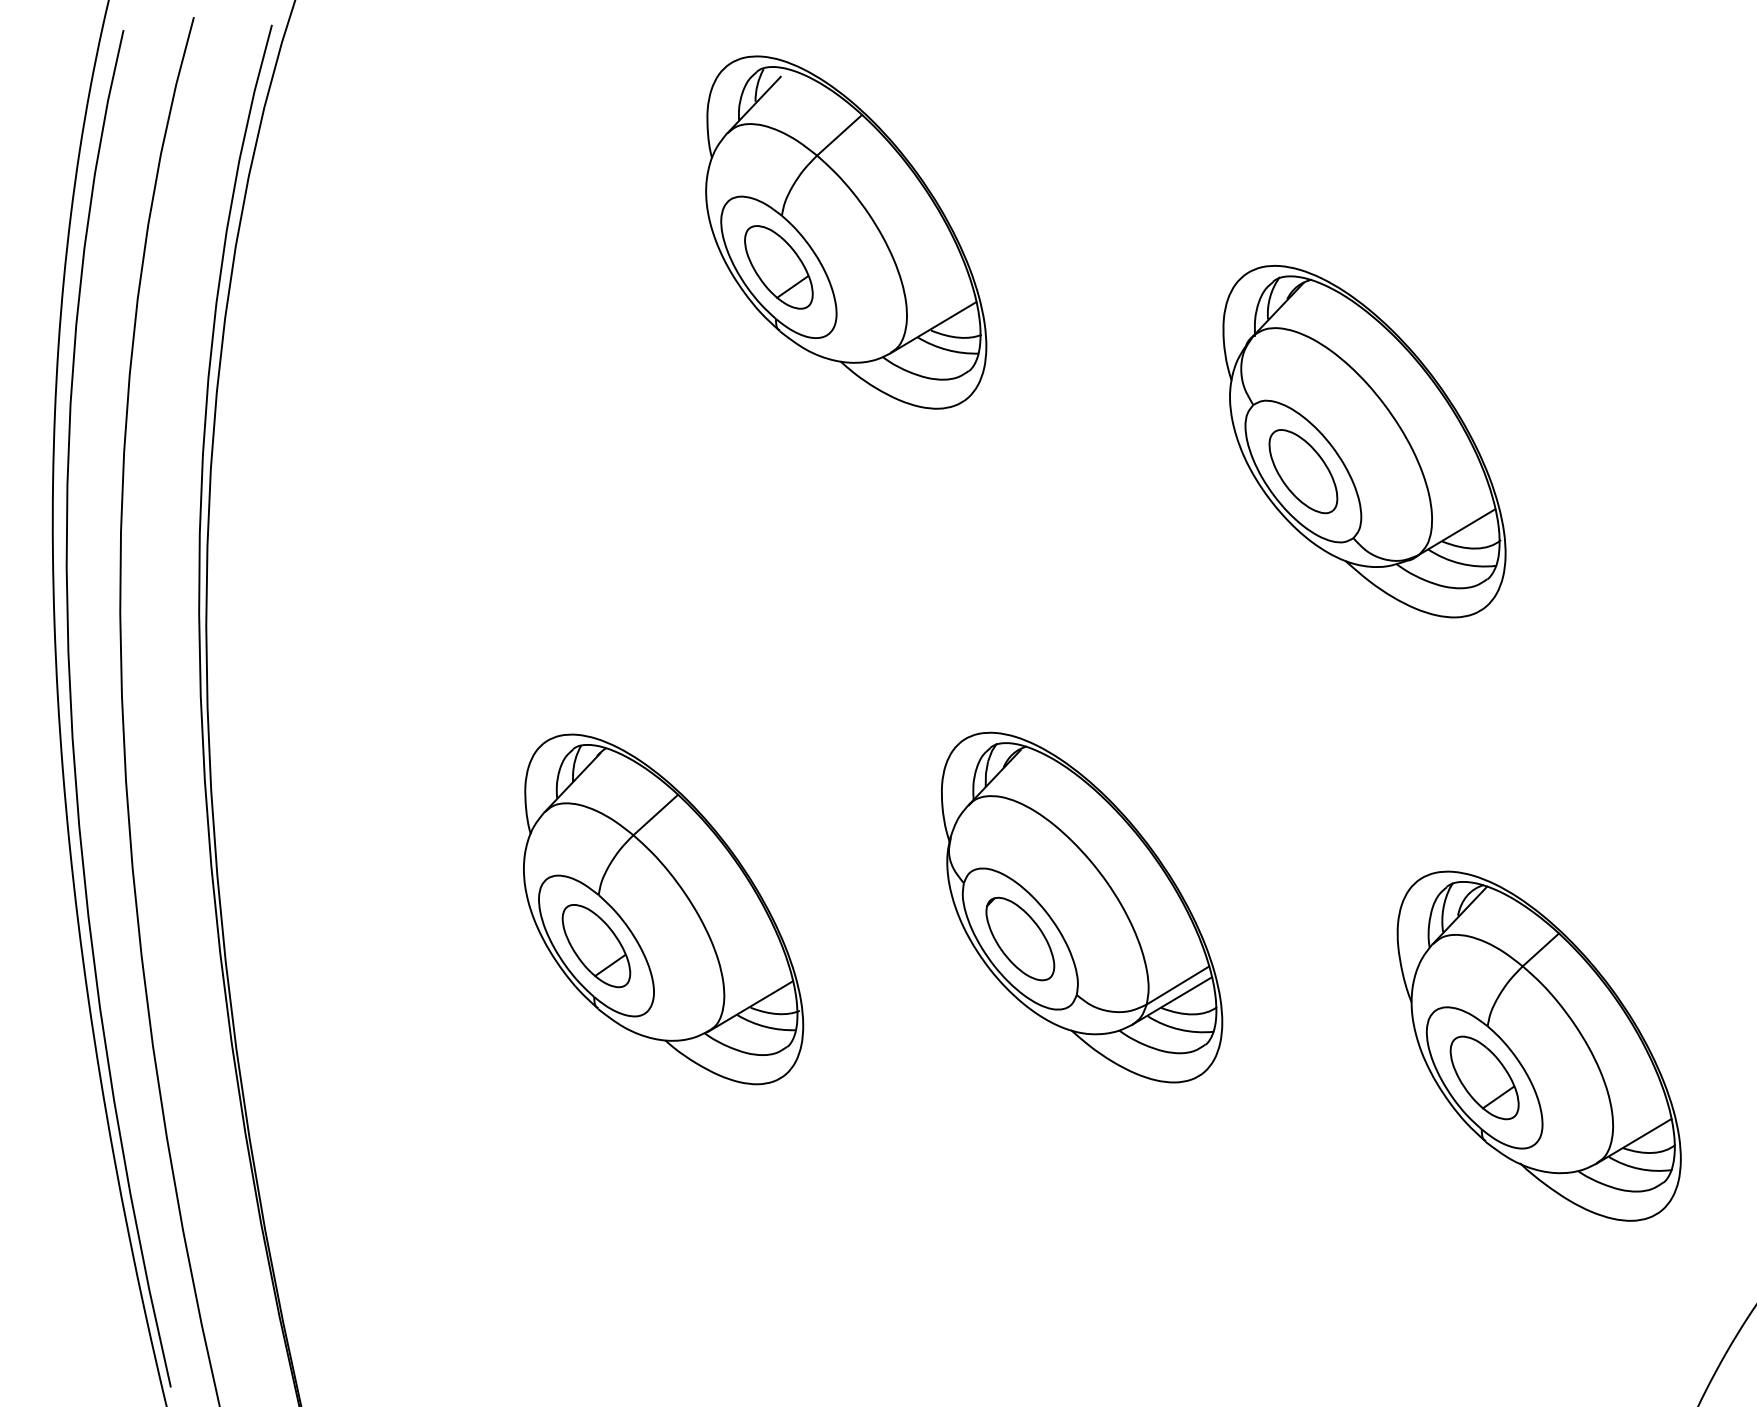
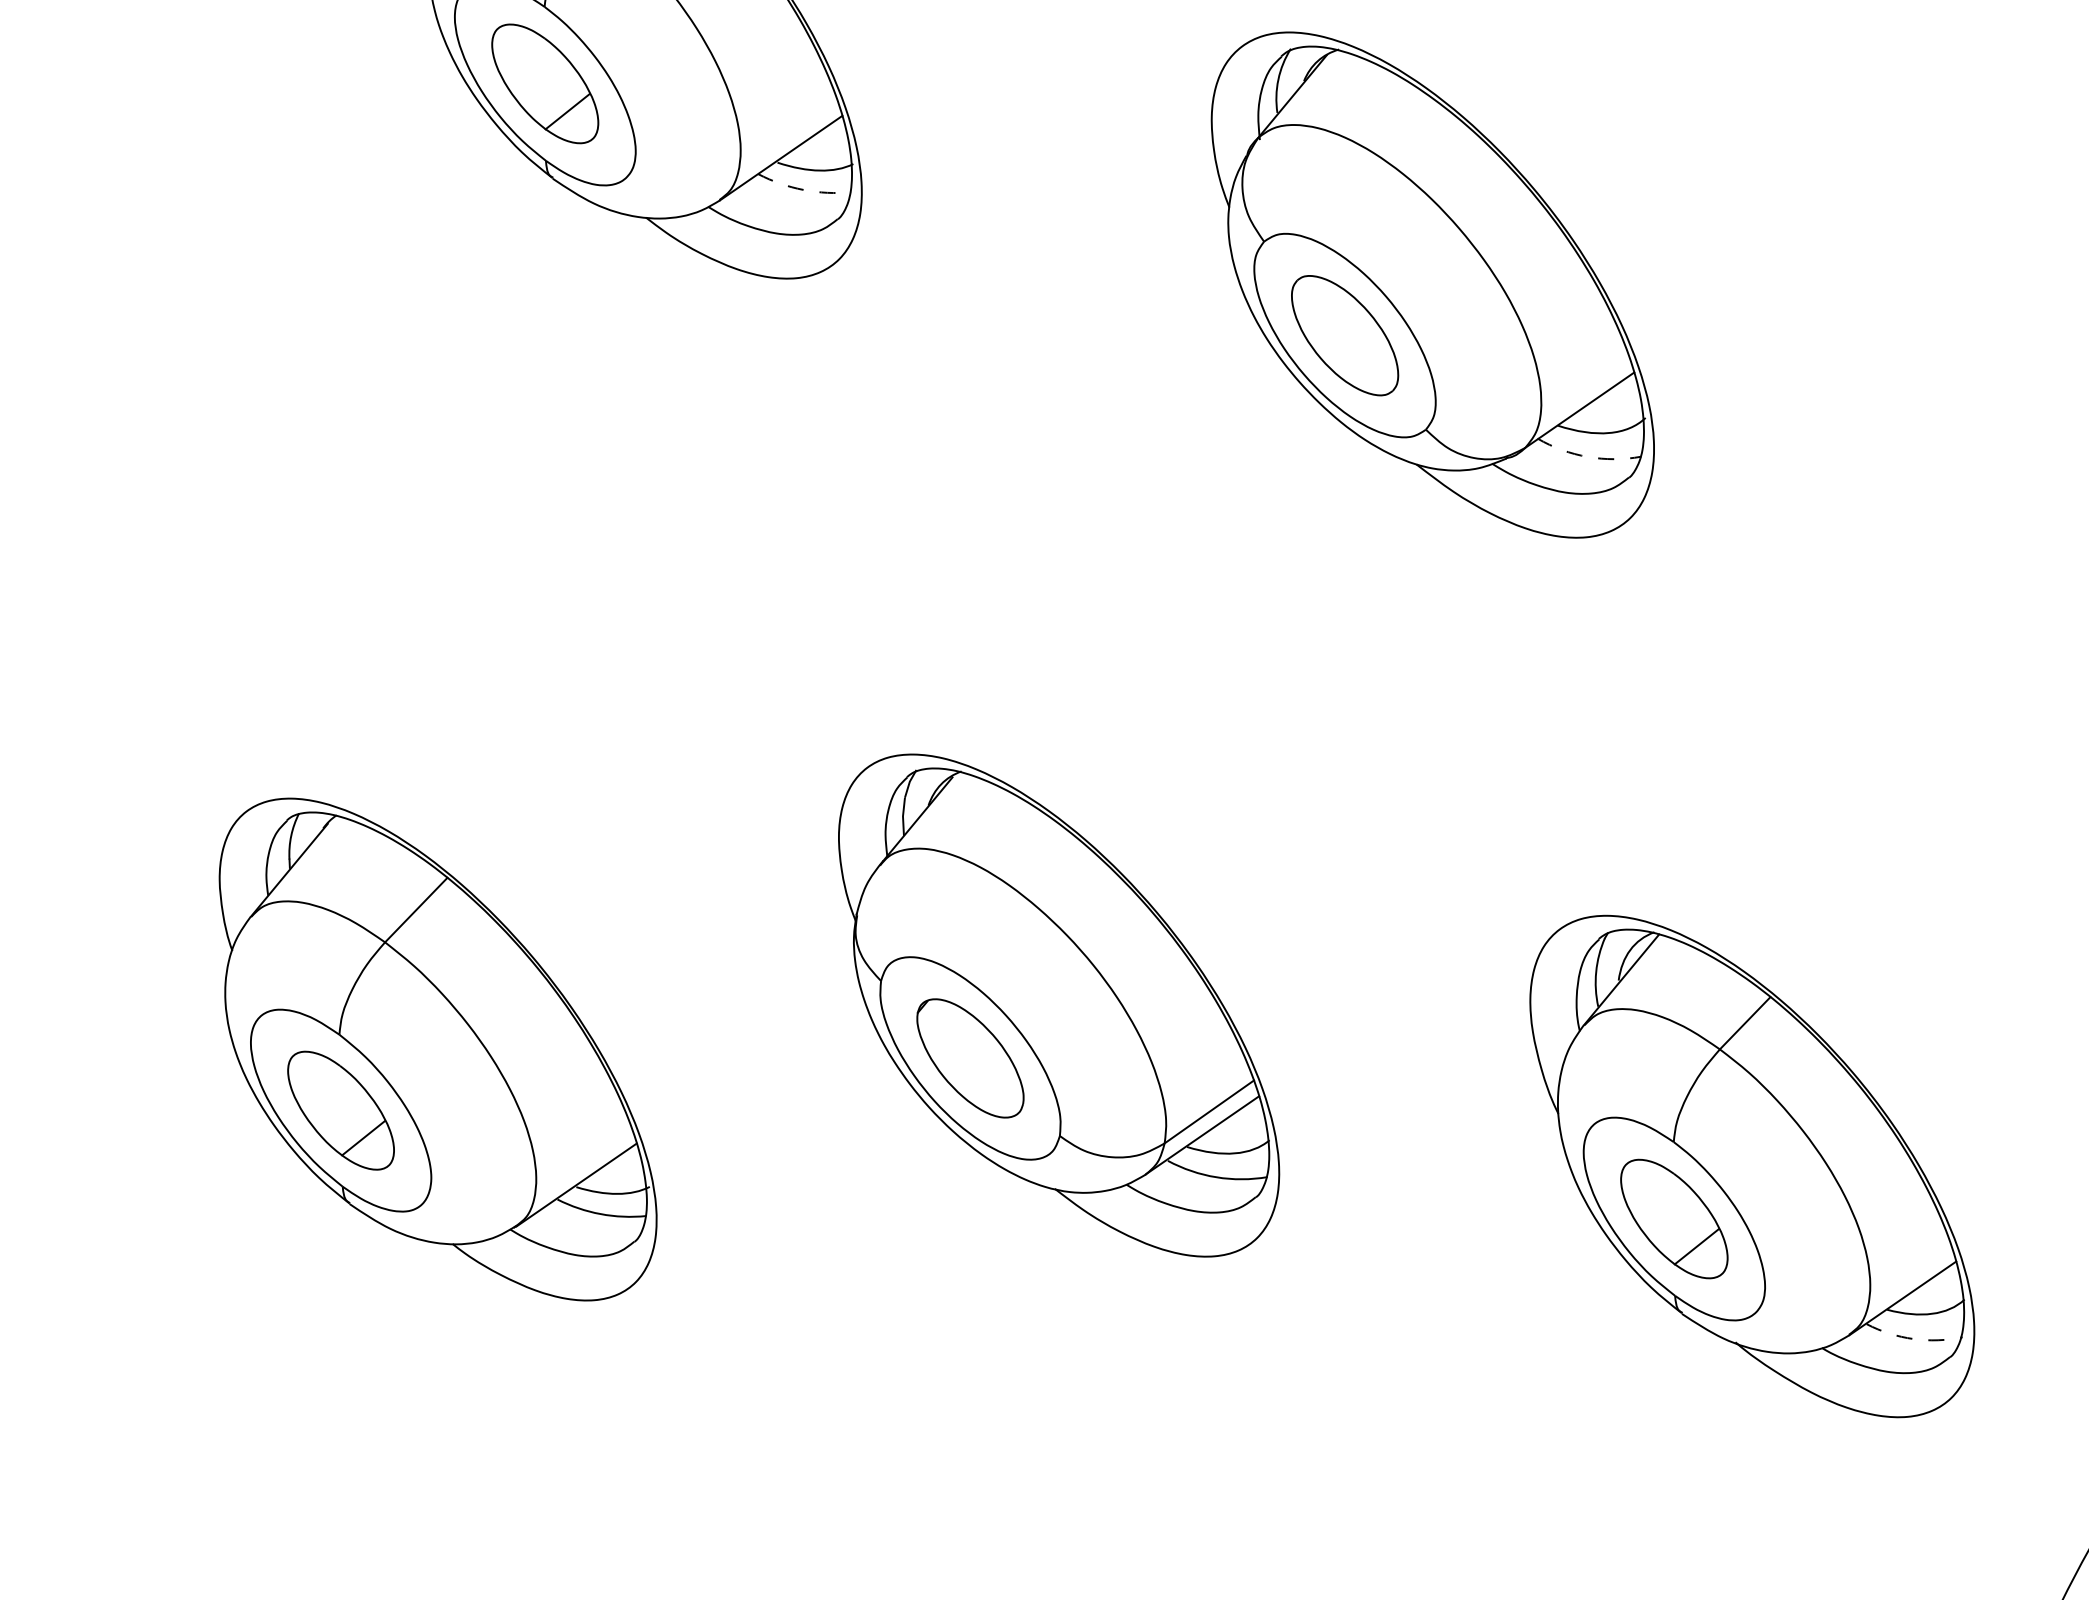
arc: (947, 349) -> (803, 189), solid -> dashed
arc: (1460, 563) -> (1587, 456), solid -> dashed
arc: (1639, 1168) -> (1913, 1338), solid -> dashed

